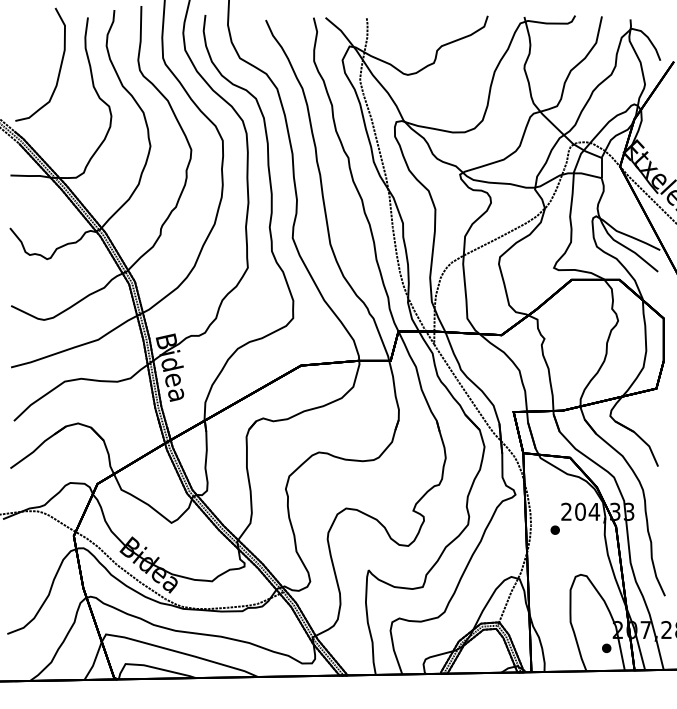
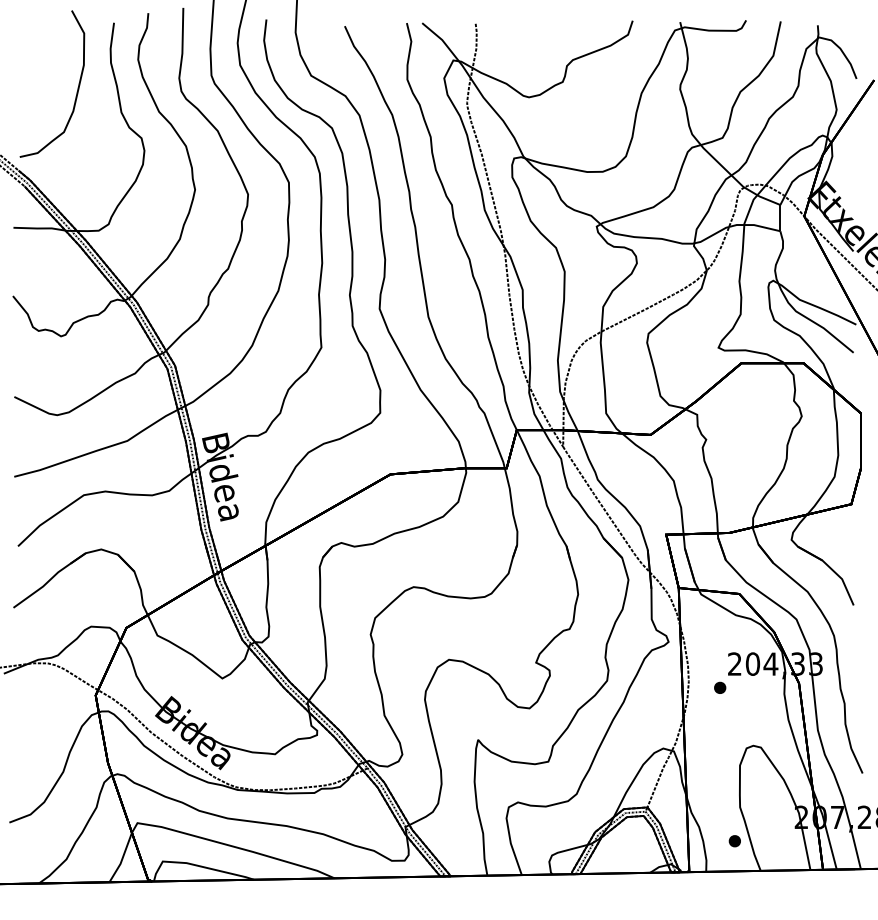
part: (606, 648) -> (734, 841), moved

